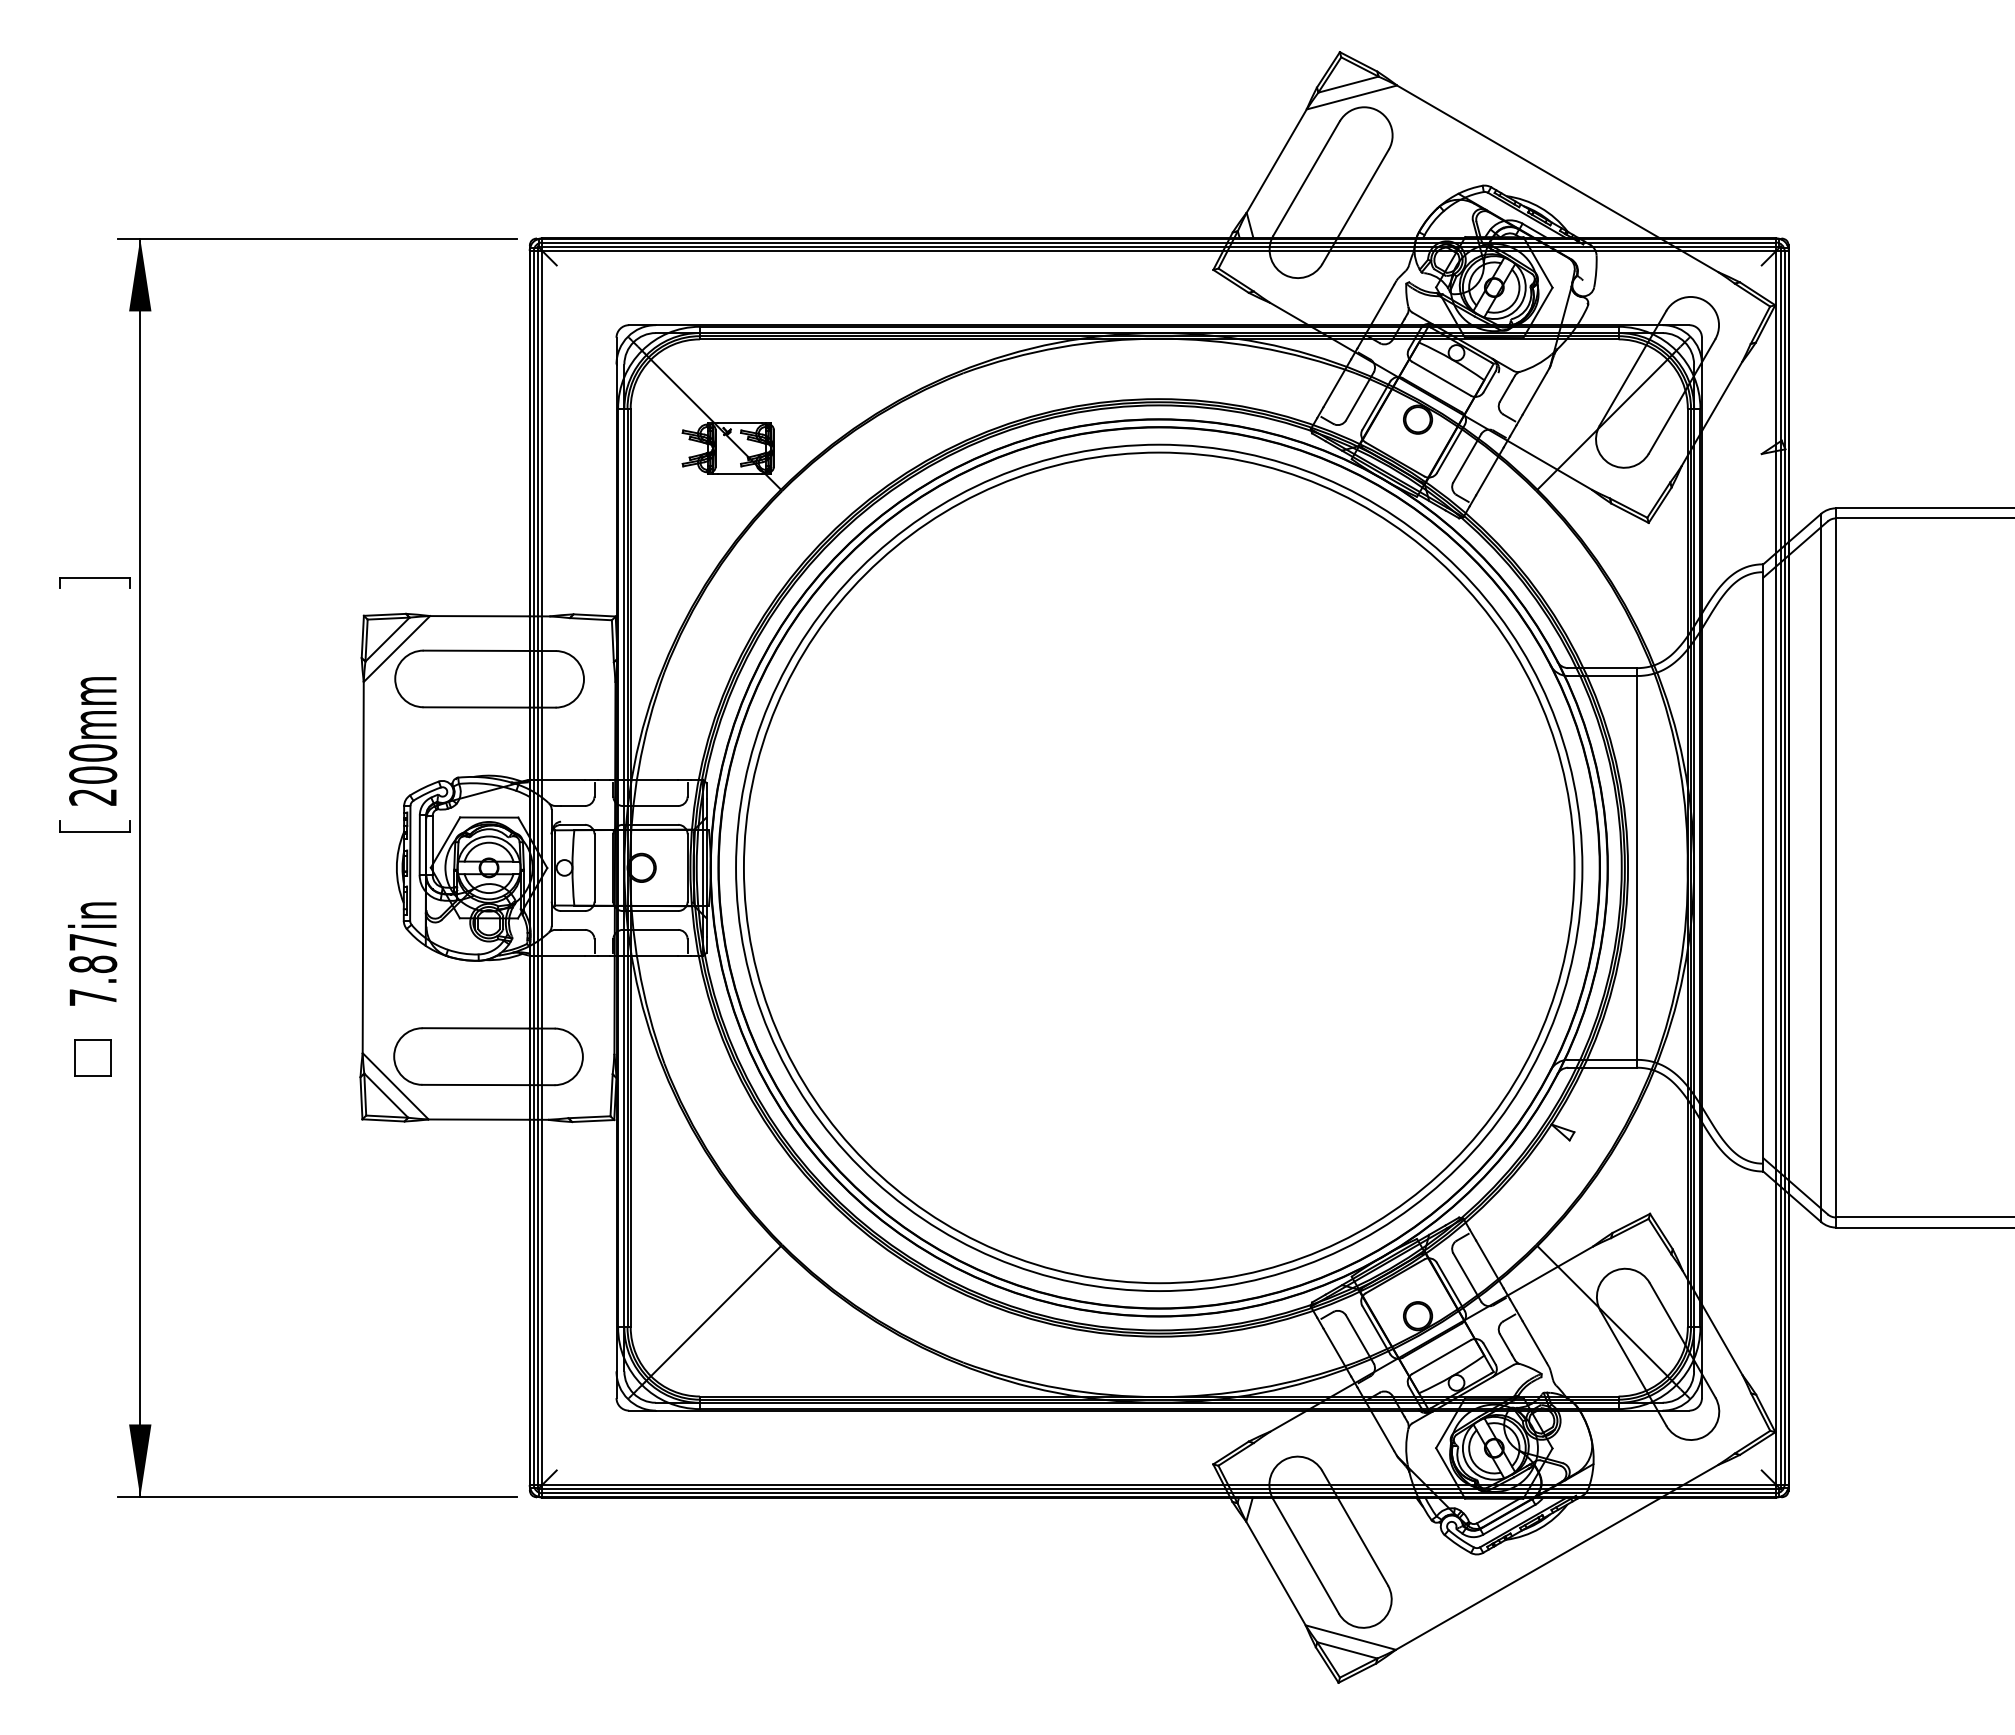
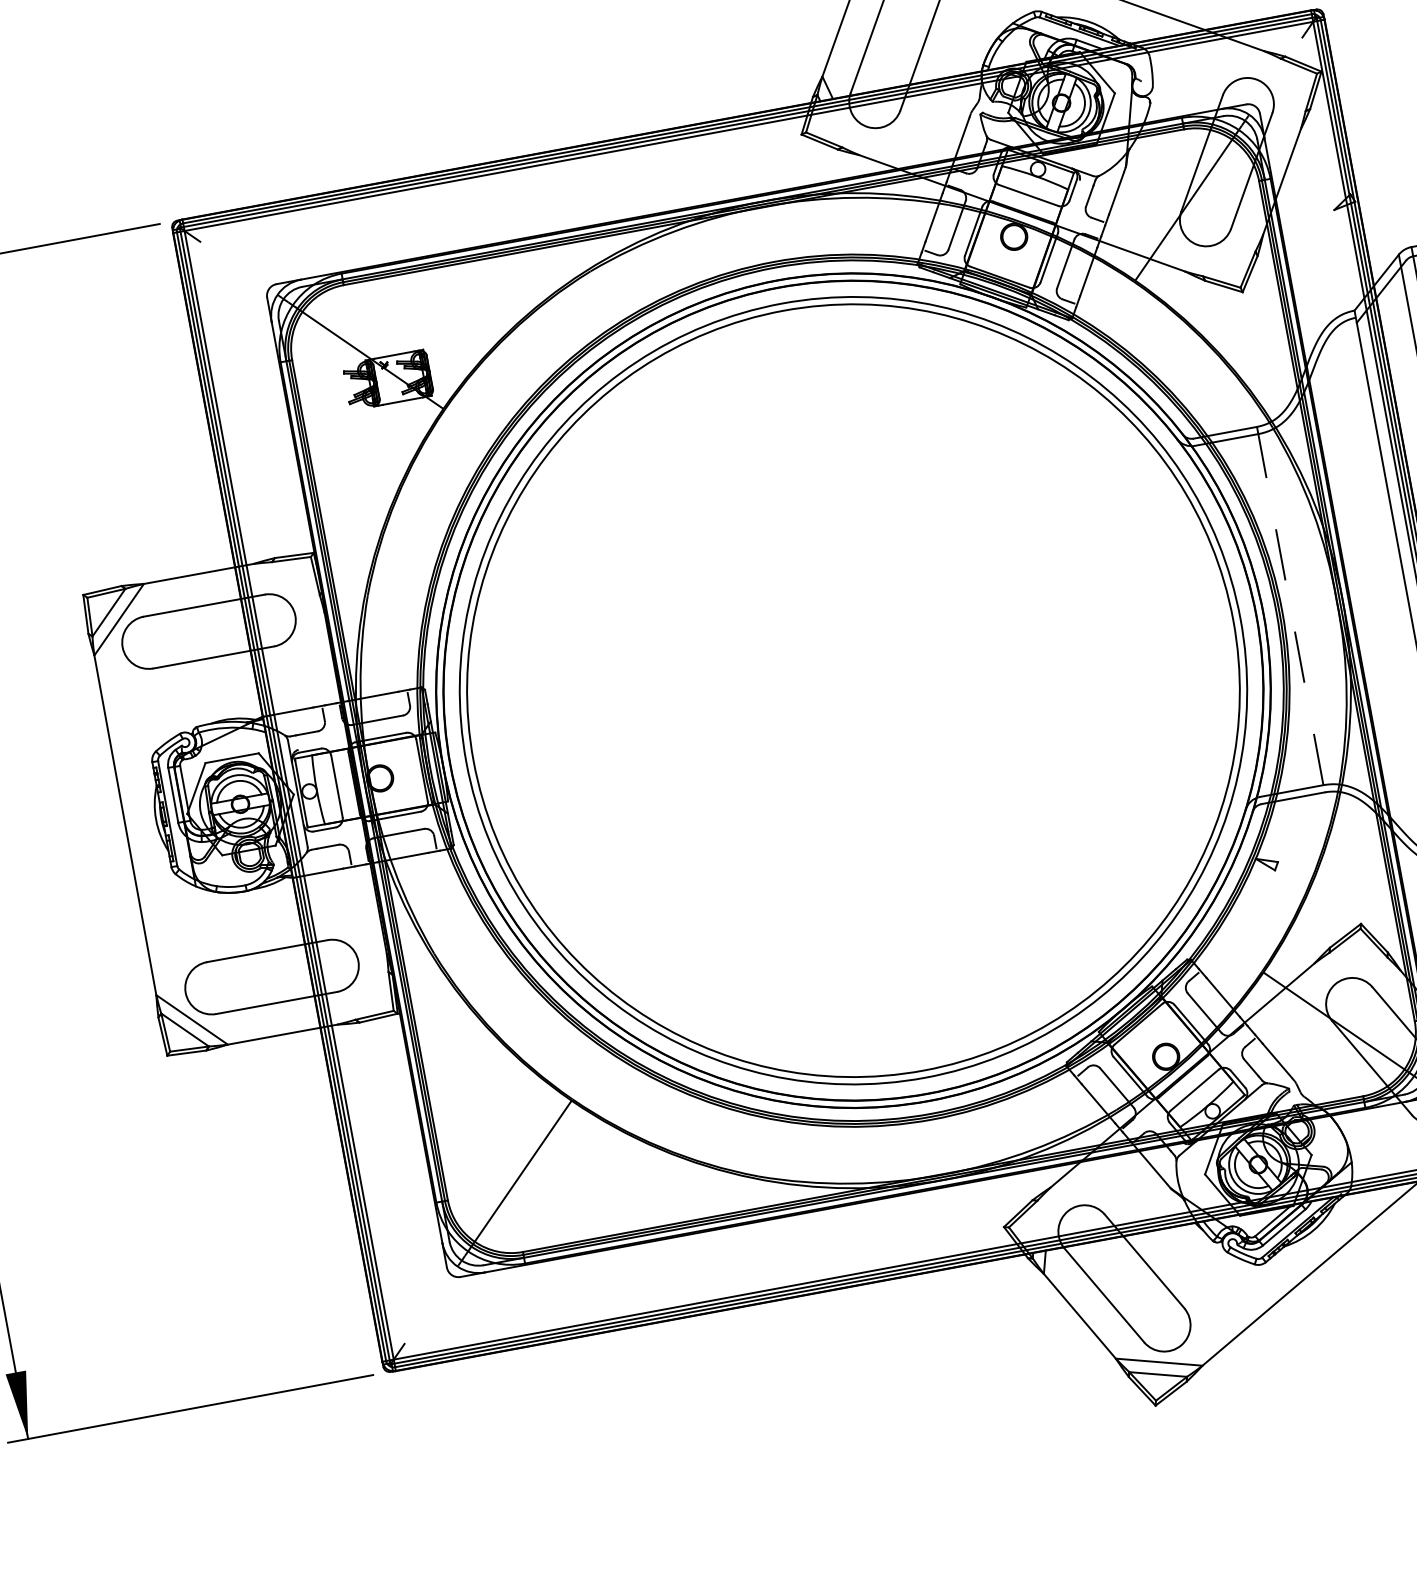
line: (1637, 867) -> (1290, 609), solid -> dashed

